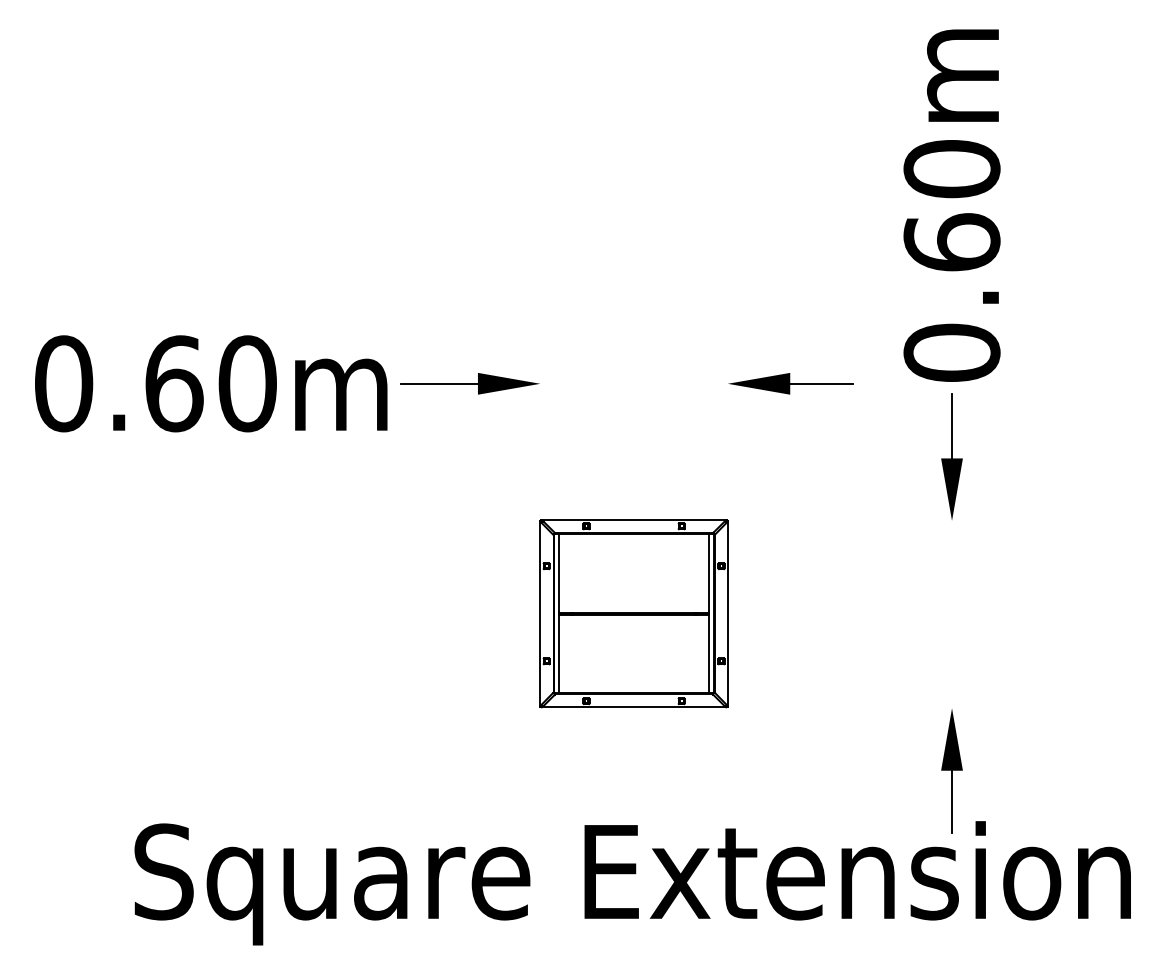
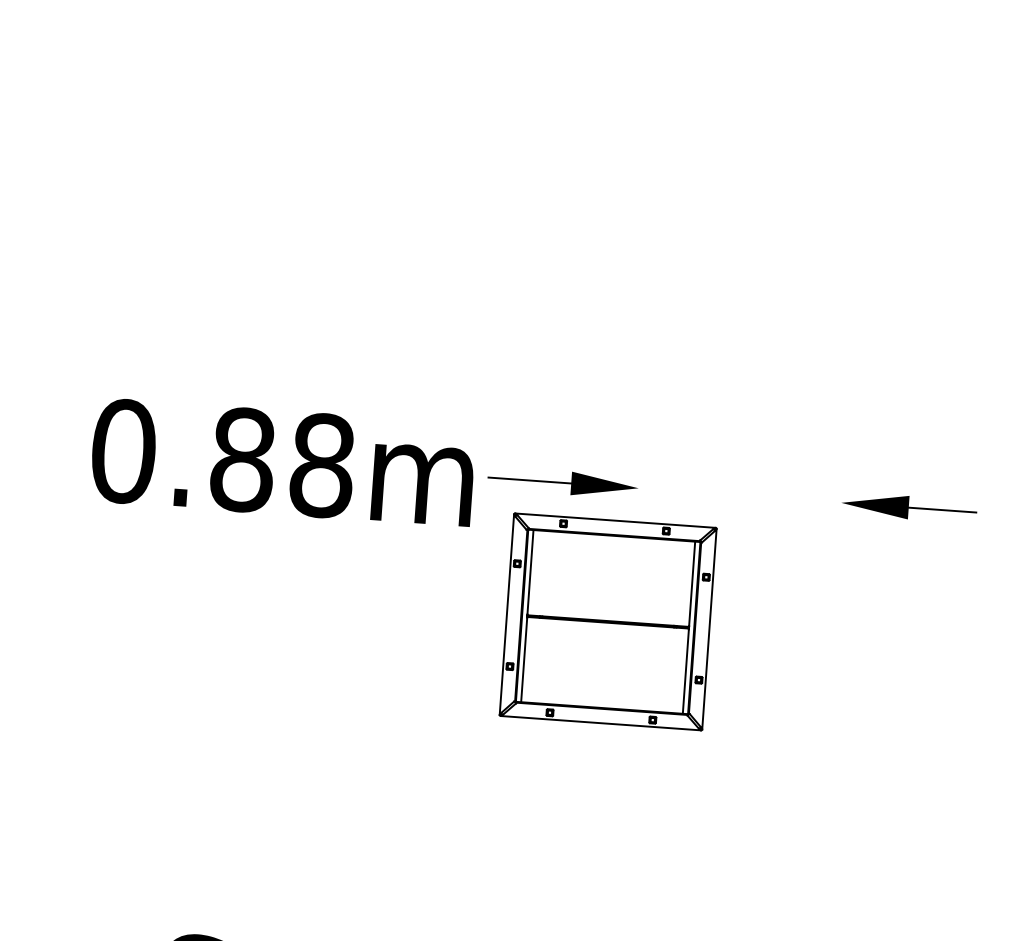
text: (210, 383) -> (282, 462), 0.60m -> 0.88m
part: (633, 613) -> (607, 621), moved

